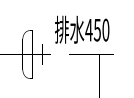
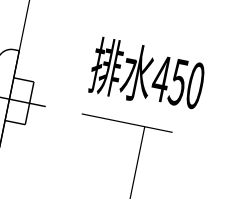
text: (82, 29) -> (148, 74), moved

